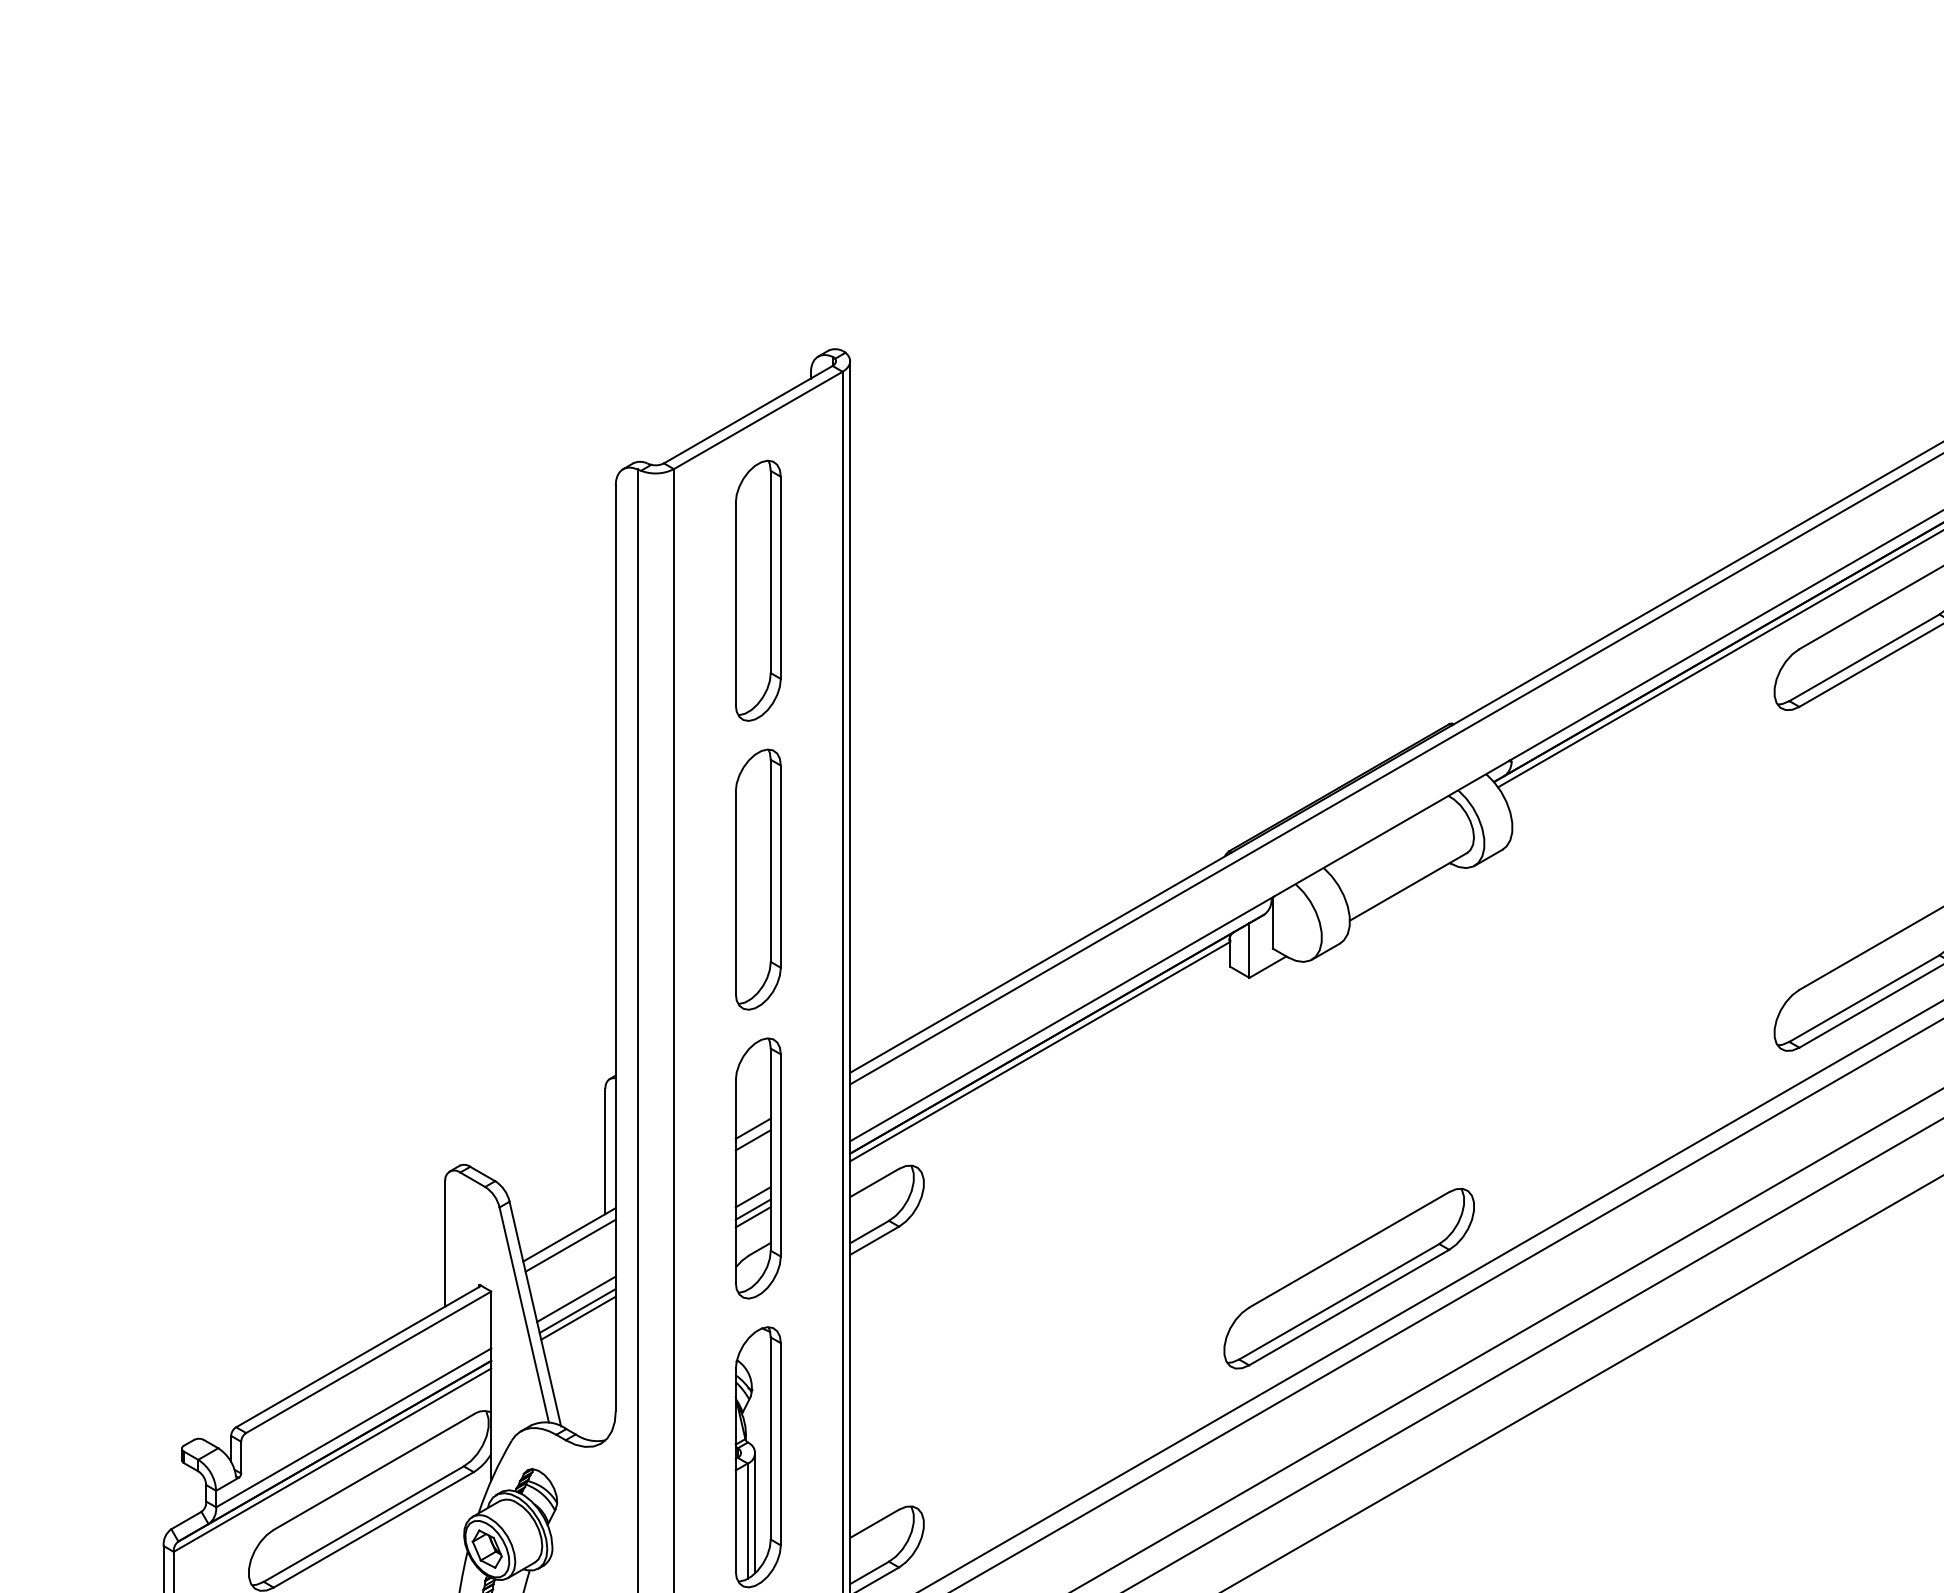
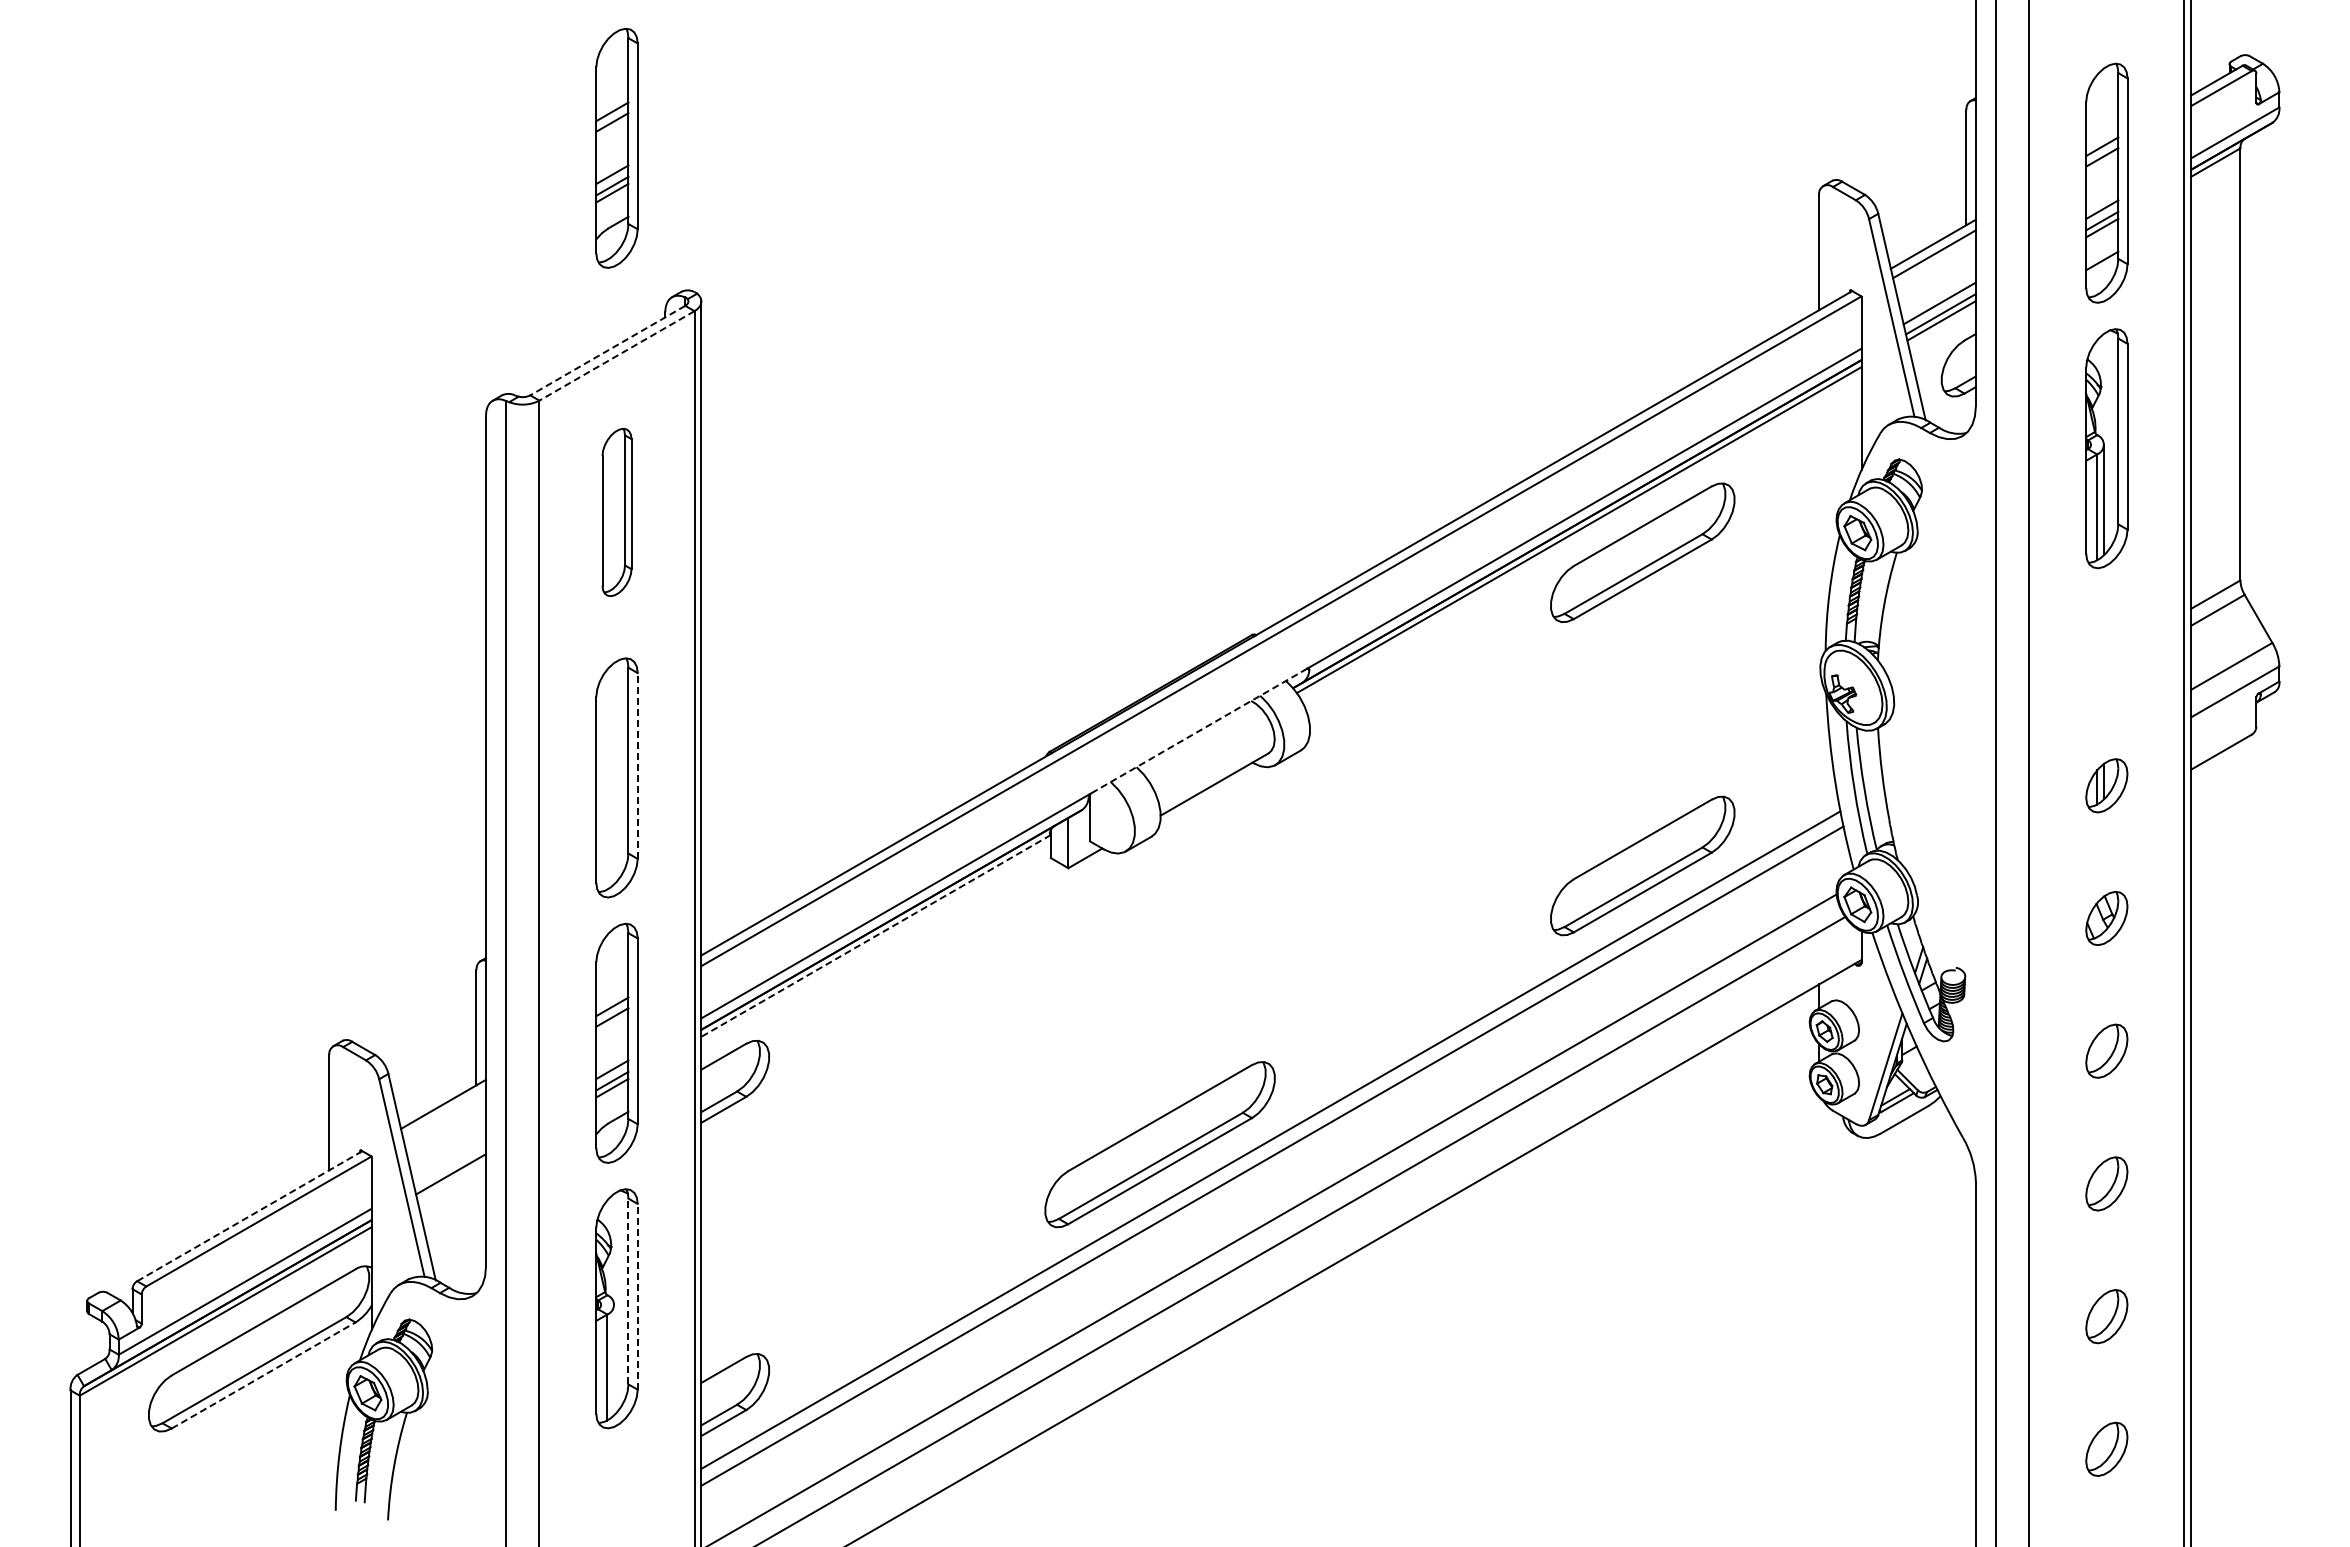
part: (757, 193) -> (616, 147), added
line: (747, 414) -> (607, 350), solid -> dashed
line: (758, 420) -> (617, 355), solid -> dashed
part: (757, 590) -> (616, 512), size x0.7
line: (1392, 829) -> (1199, 731), solid -> dashed
line: (780, 867) -> (637, 766), solid -> dashed
line: (1040, 1051) -> (876, 935), solid -> dashed
line: (570, 1245) -> (444, 1114), removed
line: (576, 1299) -> (449, 1163), removed
line: (578, 1317) -> (451, 1180), removed
line: (358, 1356) -> (249, 1216), solid -> dashed
line: (770, 1438) -> (628, 1291), solid -> dashed
line: (780, 1443) -> (637, 1296), solid -> dashed
line: (755, 1512) -> (614, 1359), removed
line: (374, 1529) -> (264, 1375), solid -> dashed

